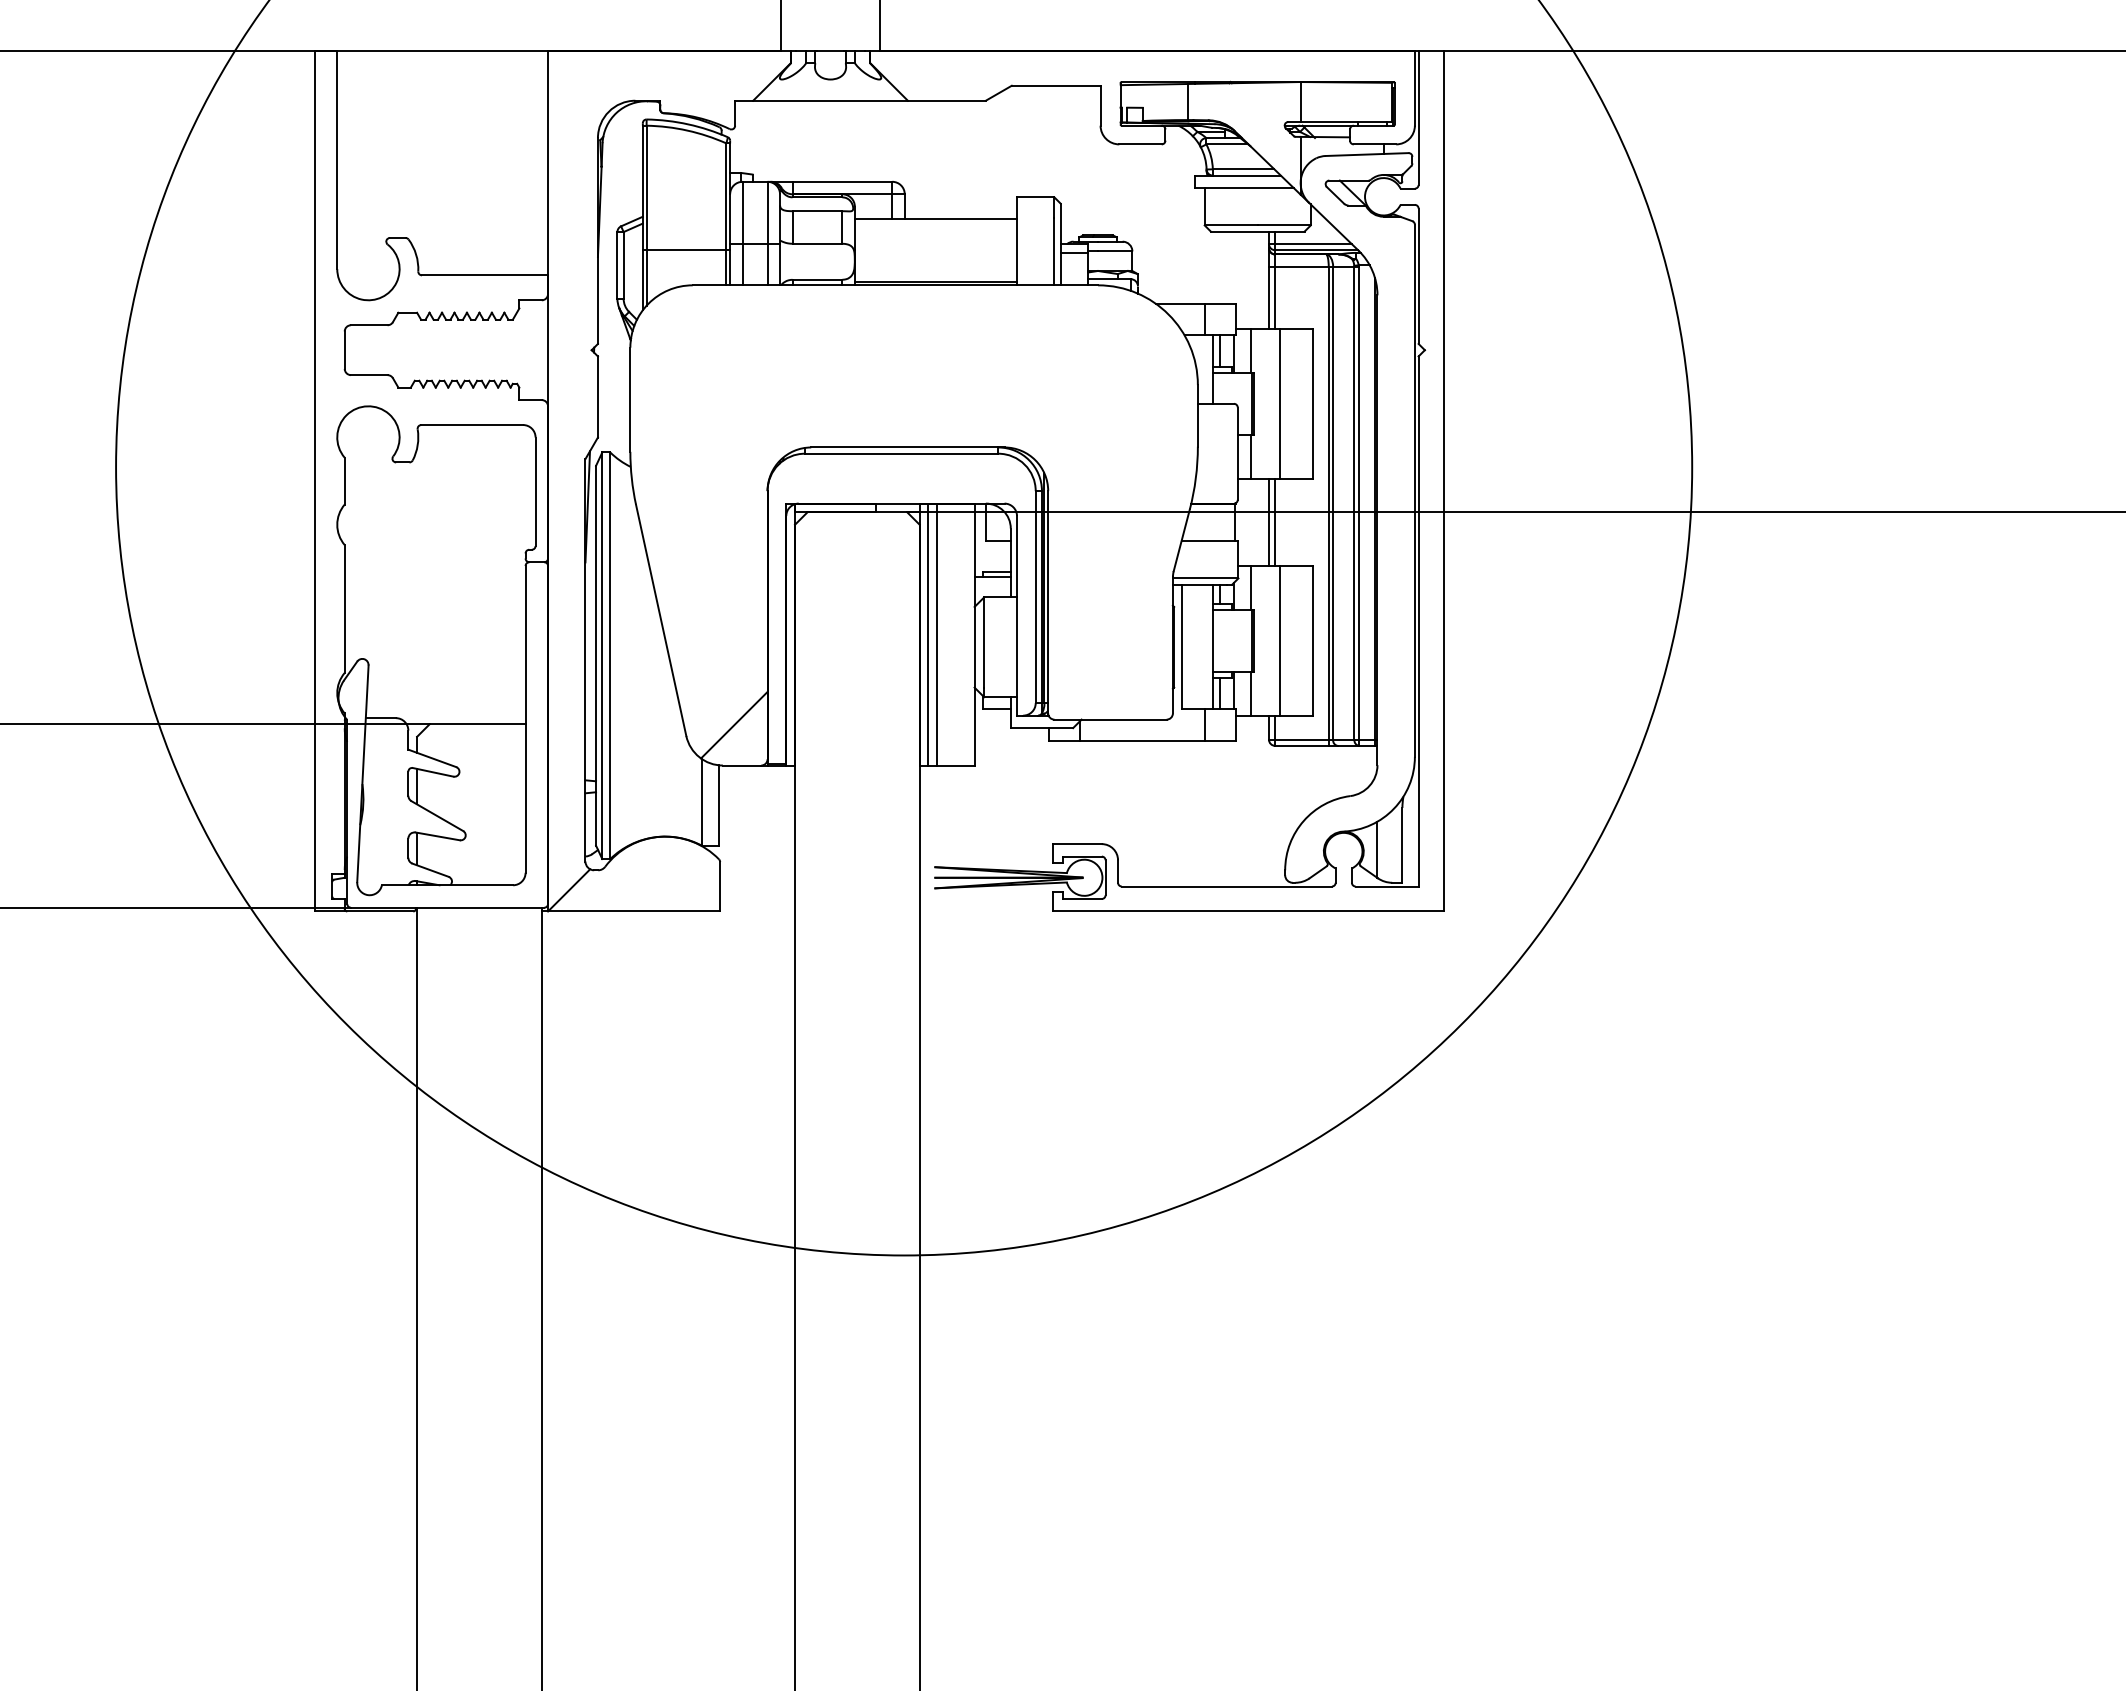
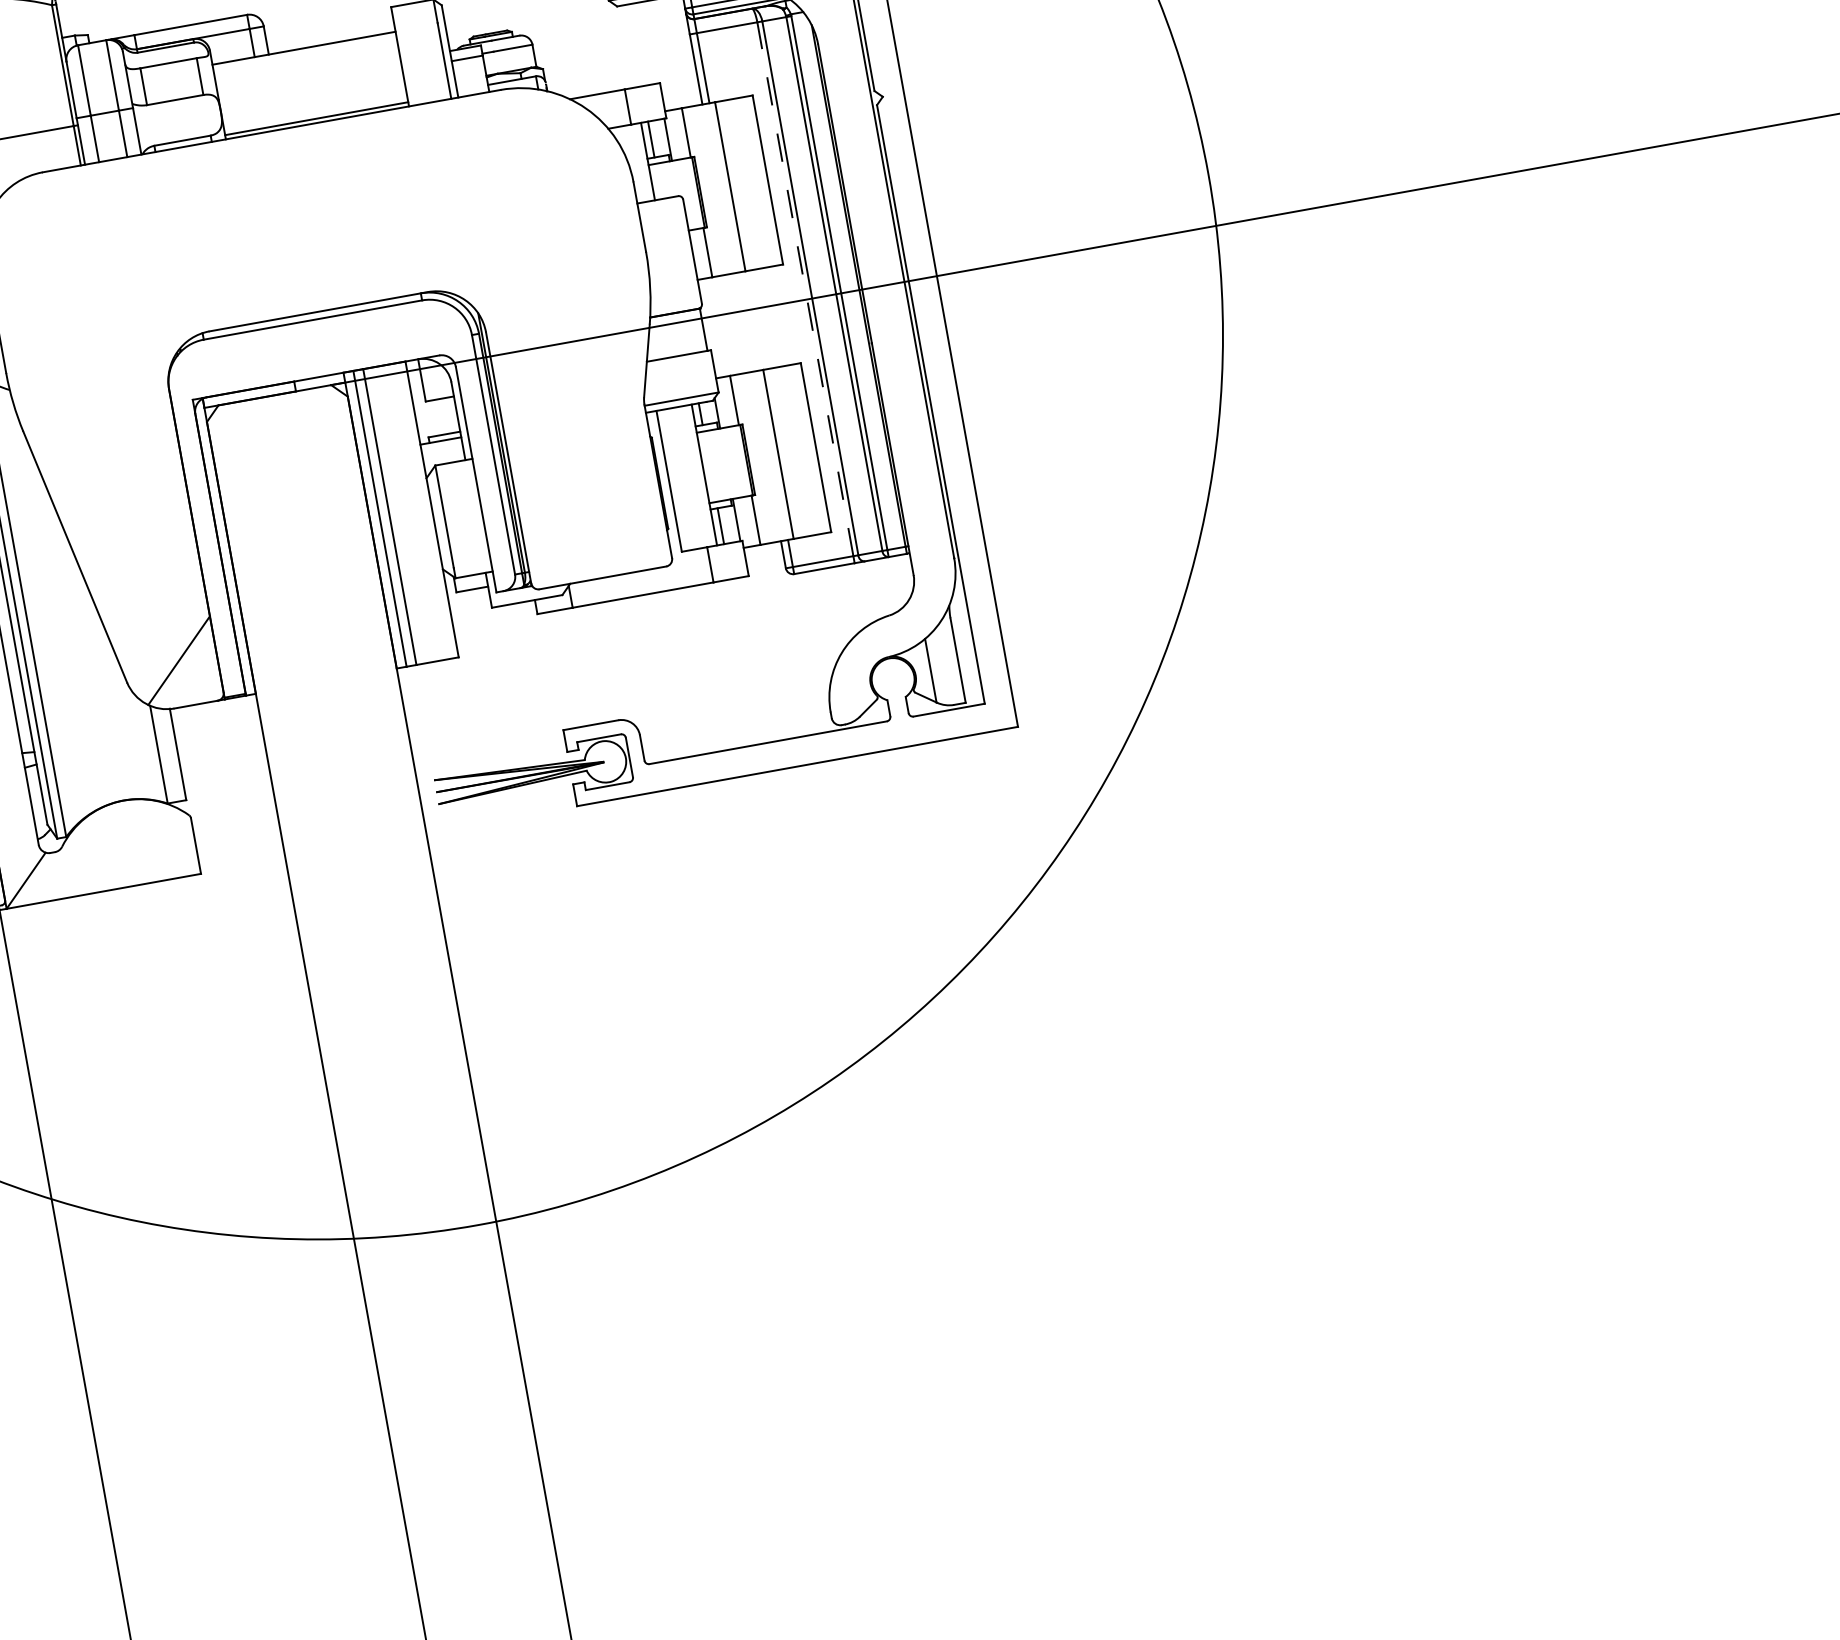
line: (1328, 502) -> (804, 288), solid -> dashed
line: (1268, 521) -> (741, 322), removed
line: (1275, 521) -> (748, 320), removed

